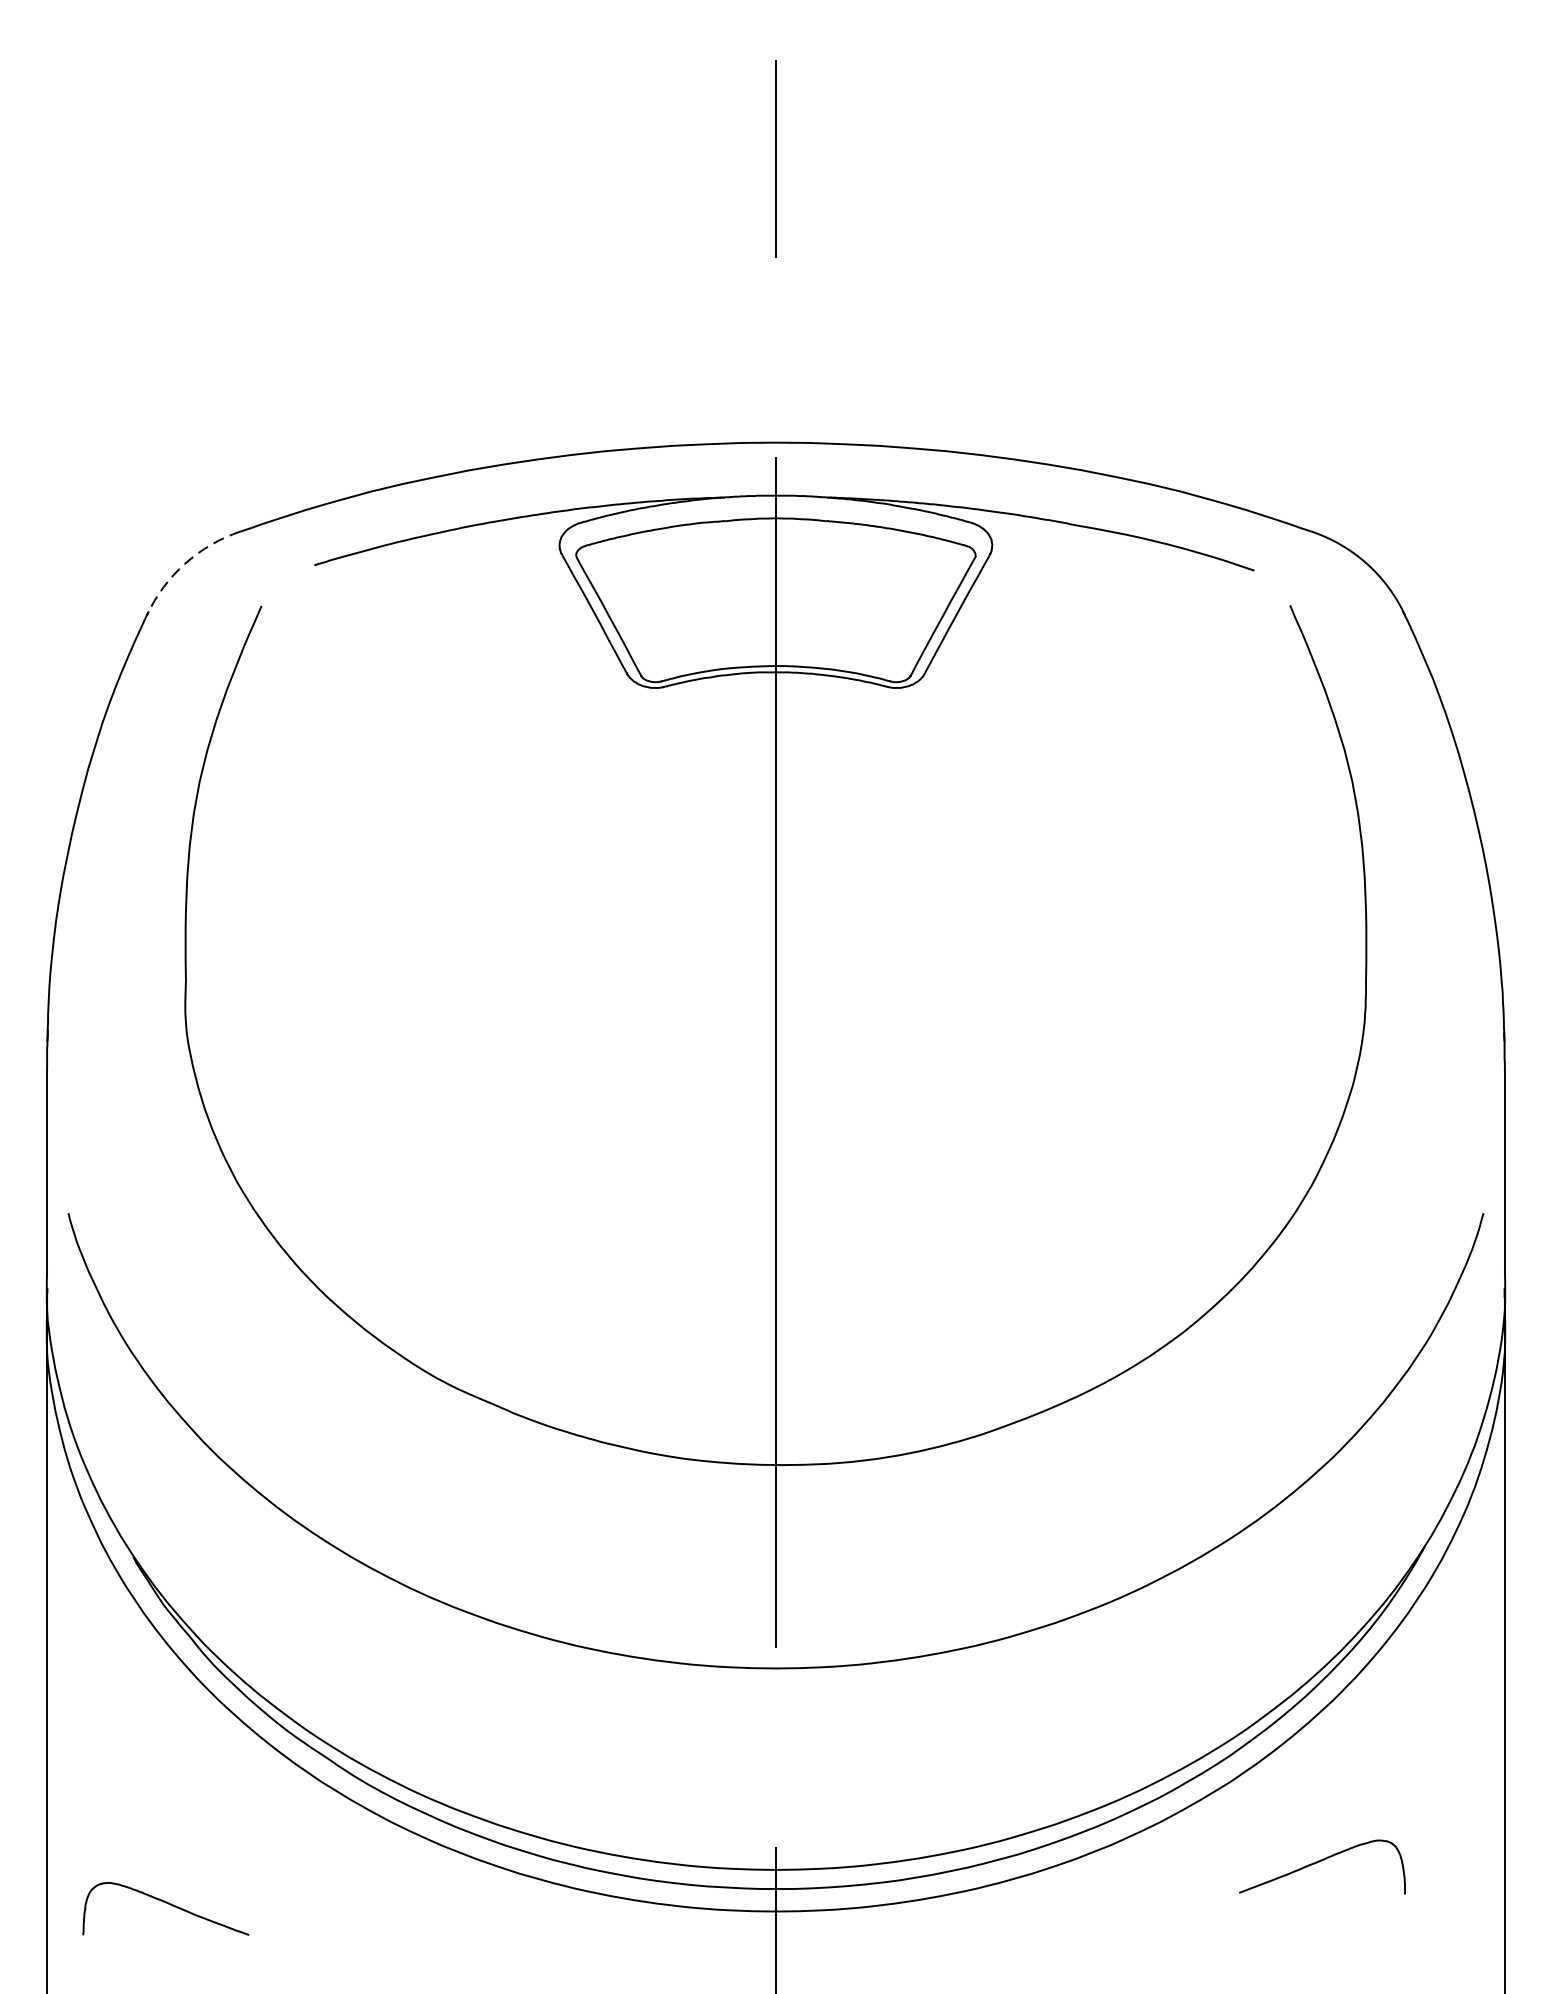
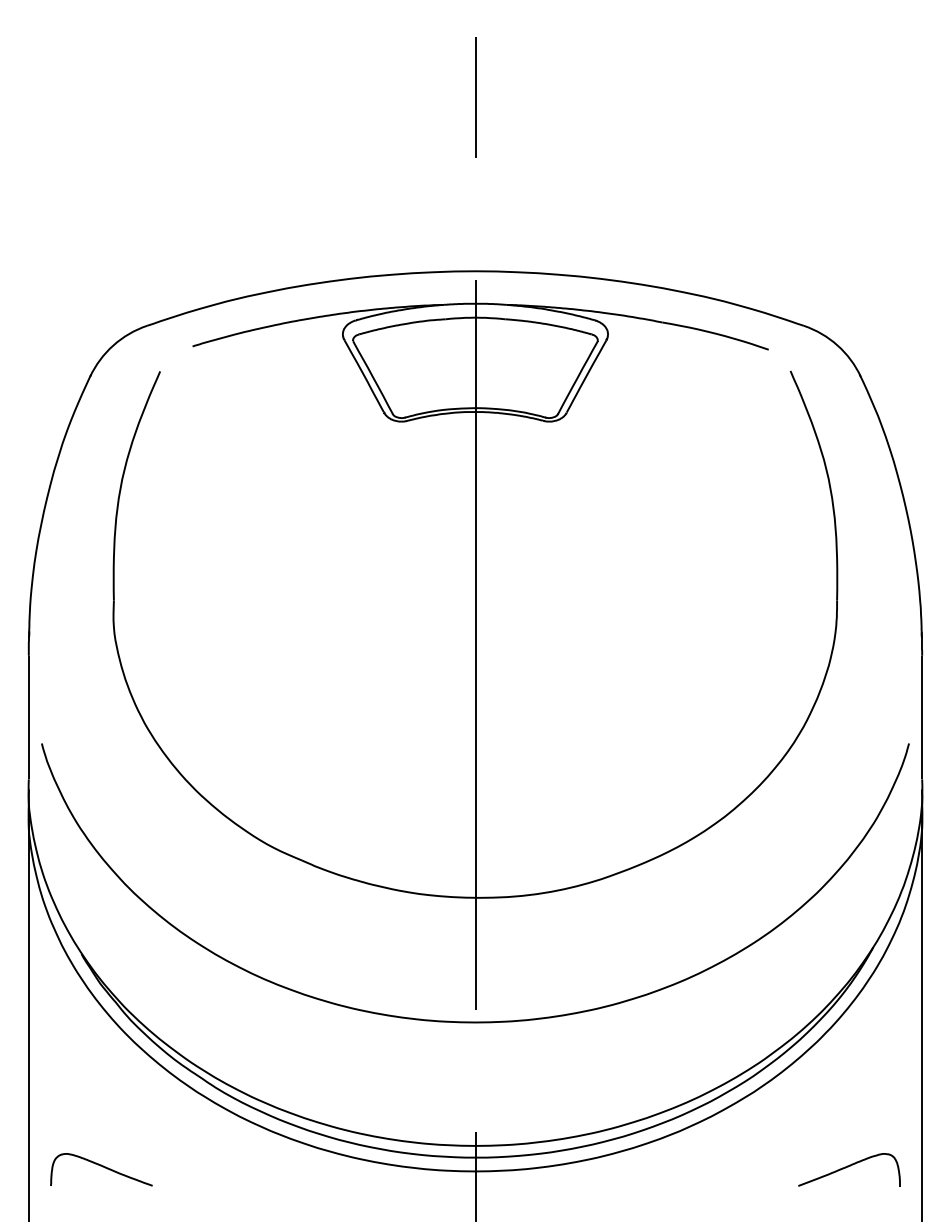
arc: (185, 563) -> (113, 345), dashed -> solid
curve: (1321, 1862) -> (848, 1167), moved

